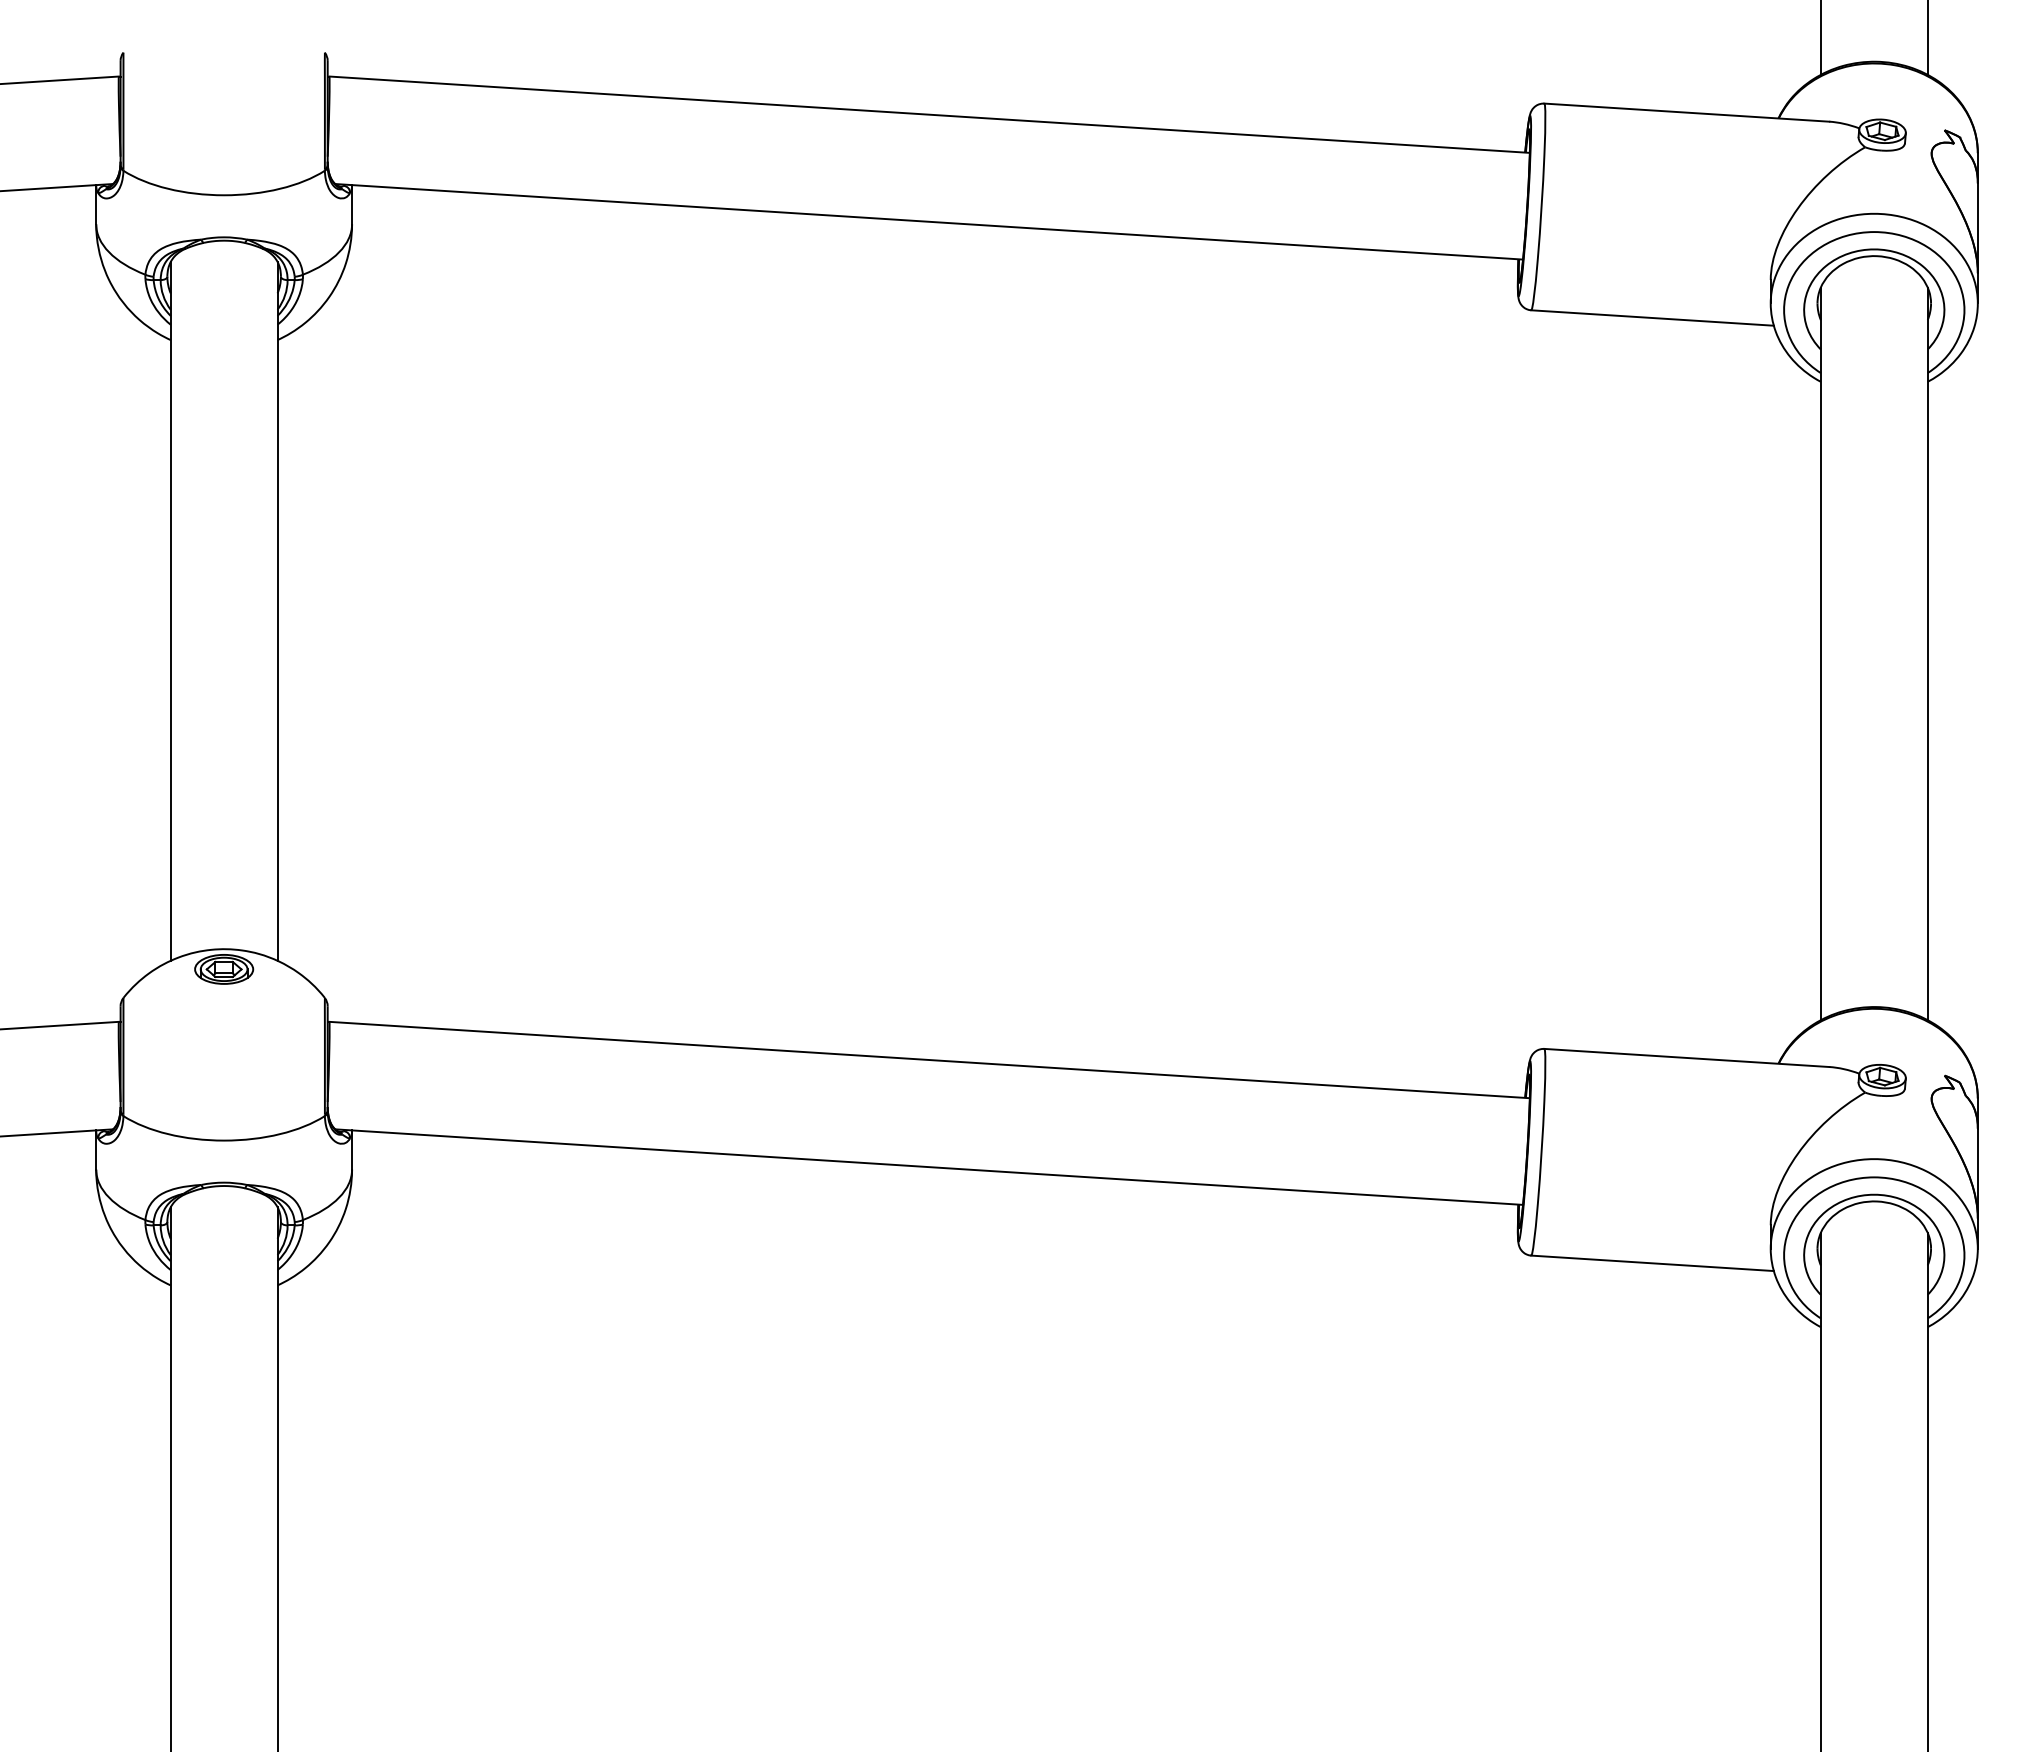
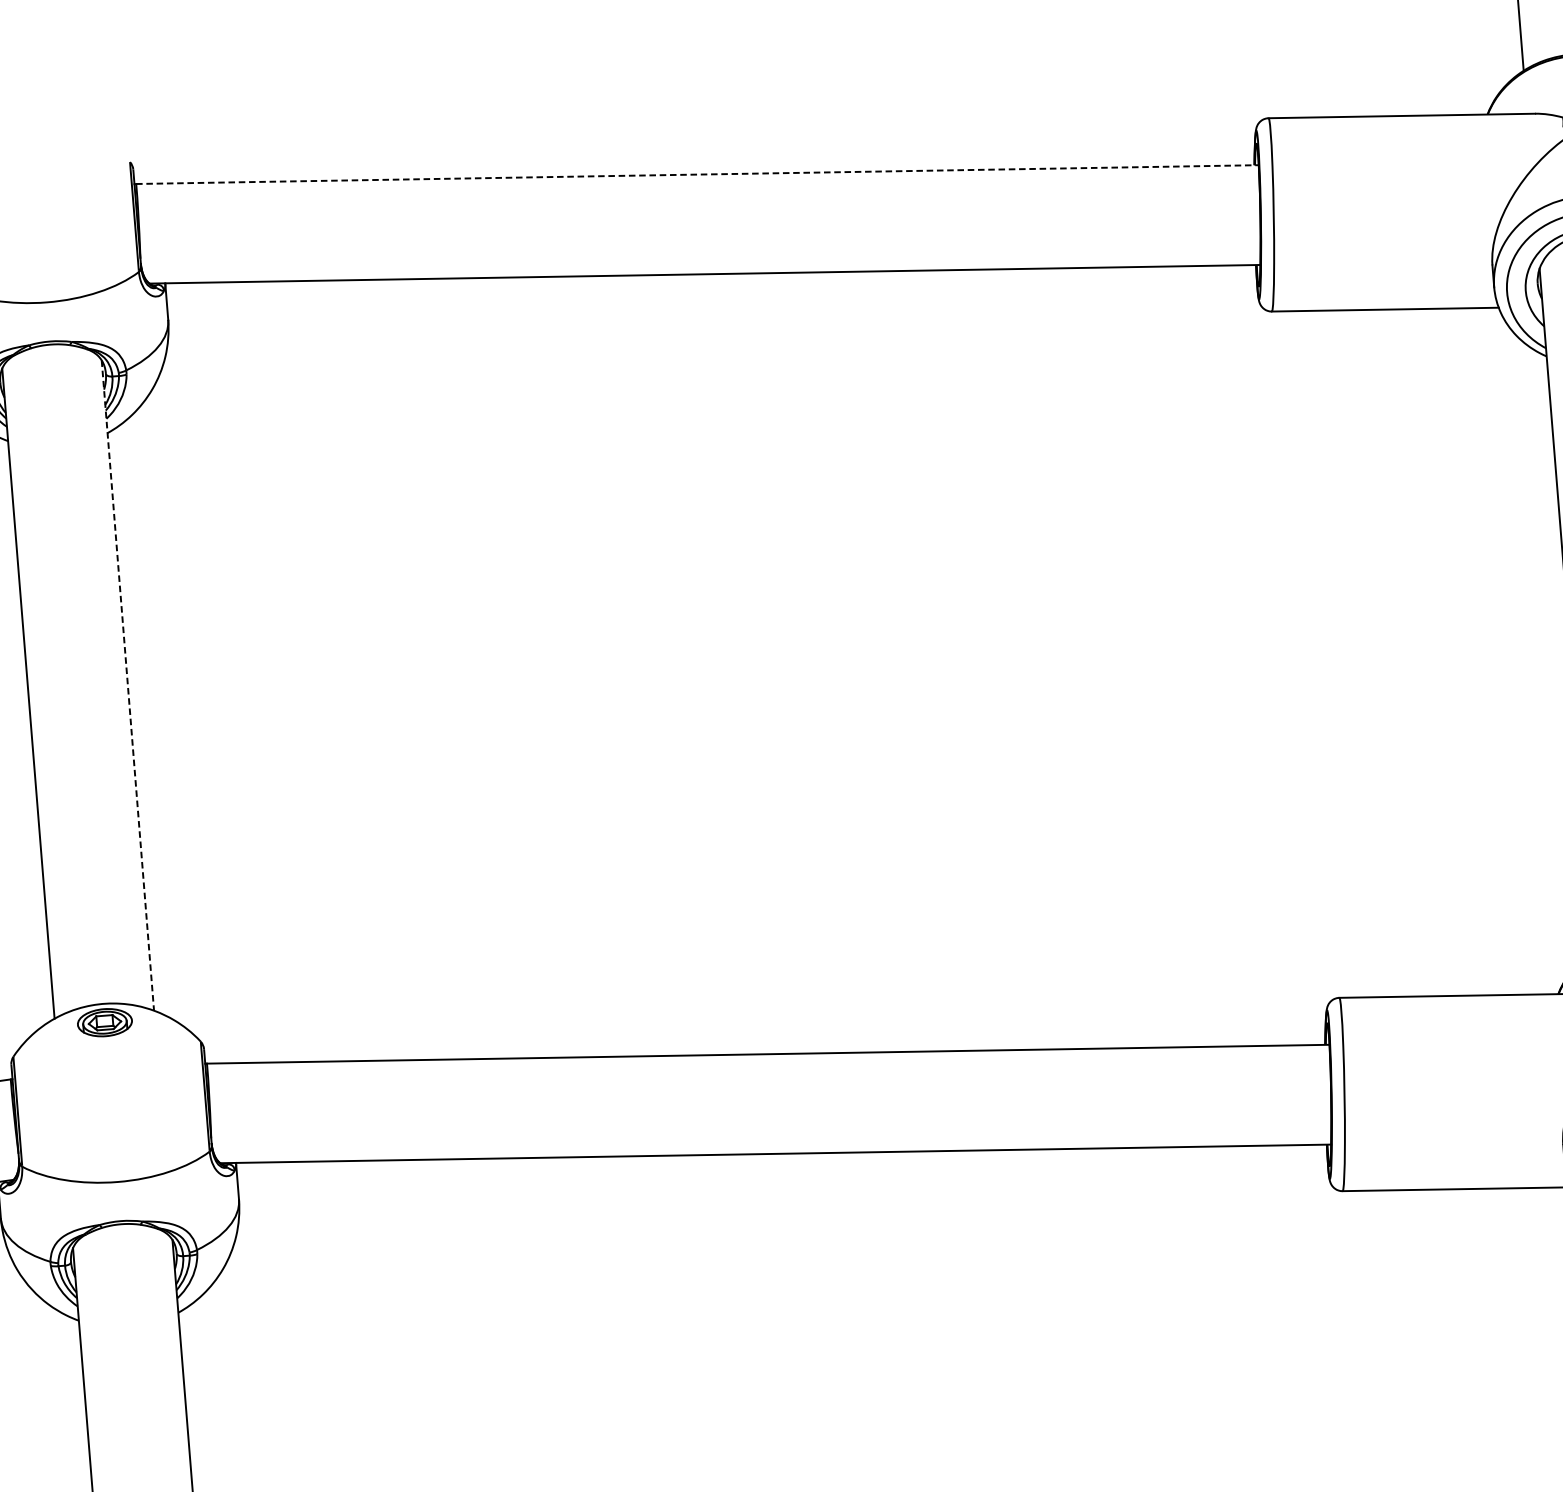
line: (930, 114) -> (698, 174), solid -> dashed
line: (277, 611) -> (127, 685), solid -> dashed

